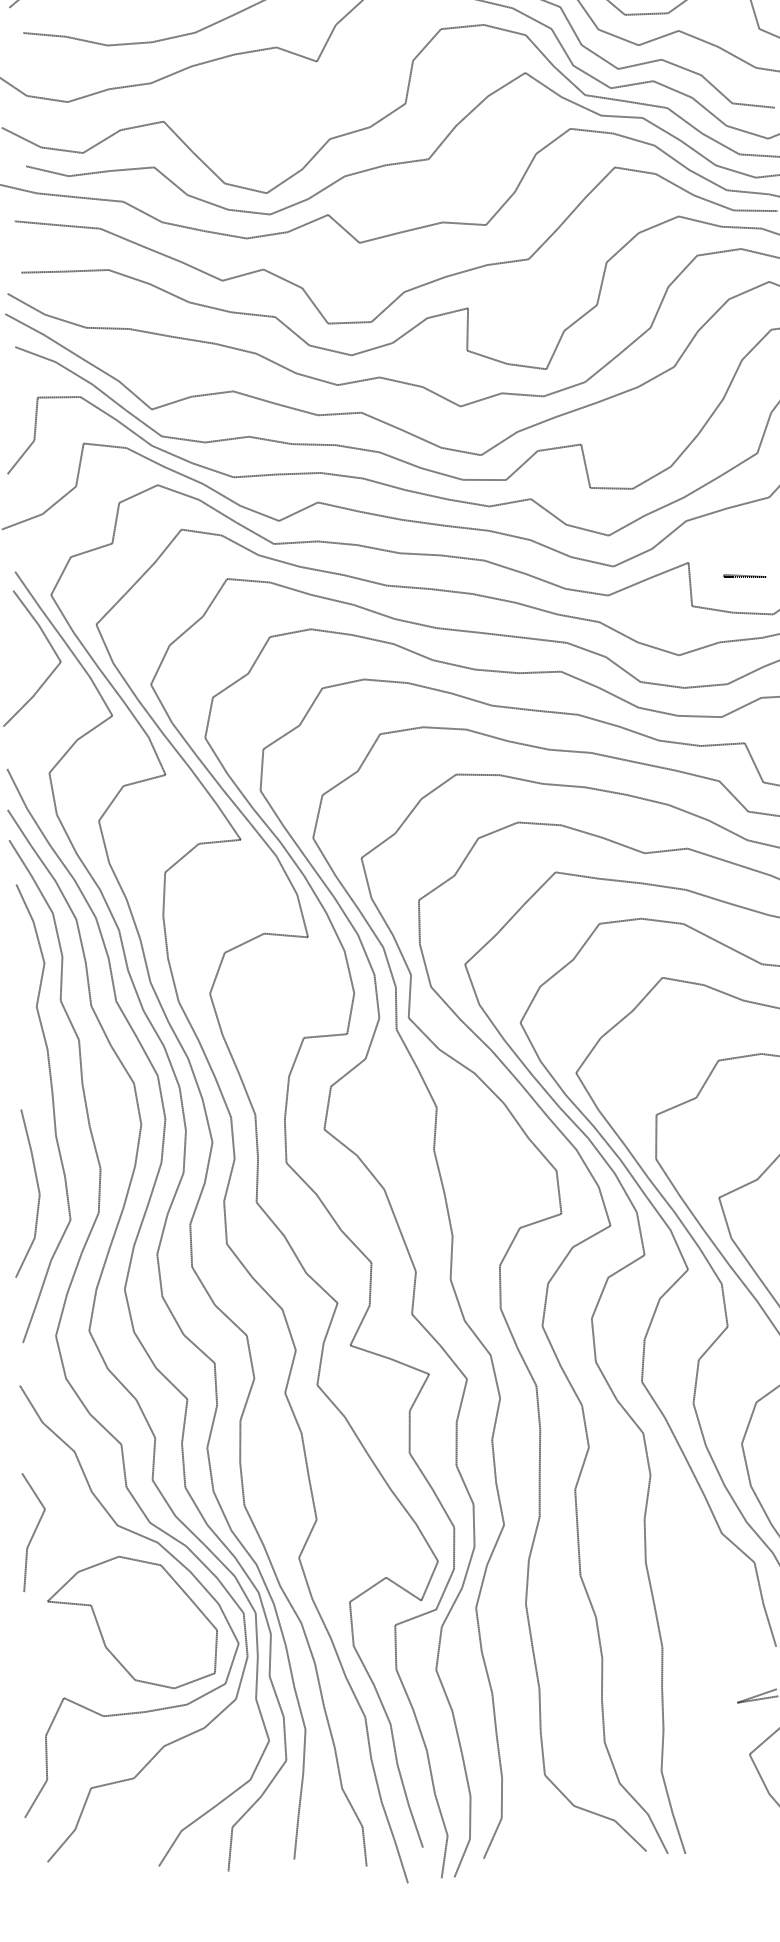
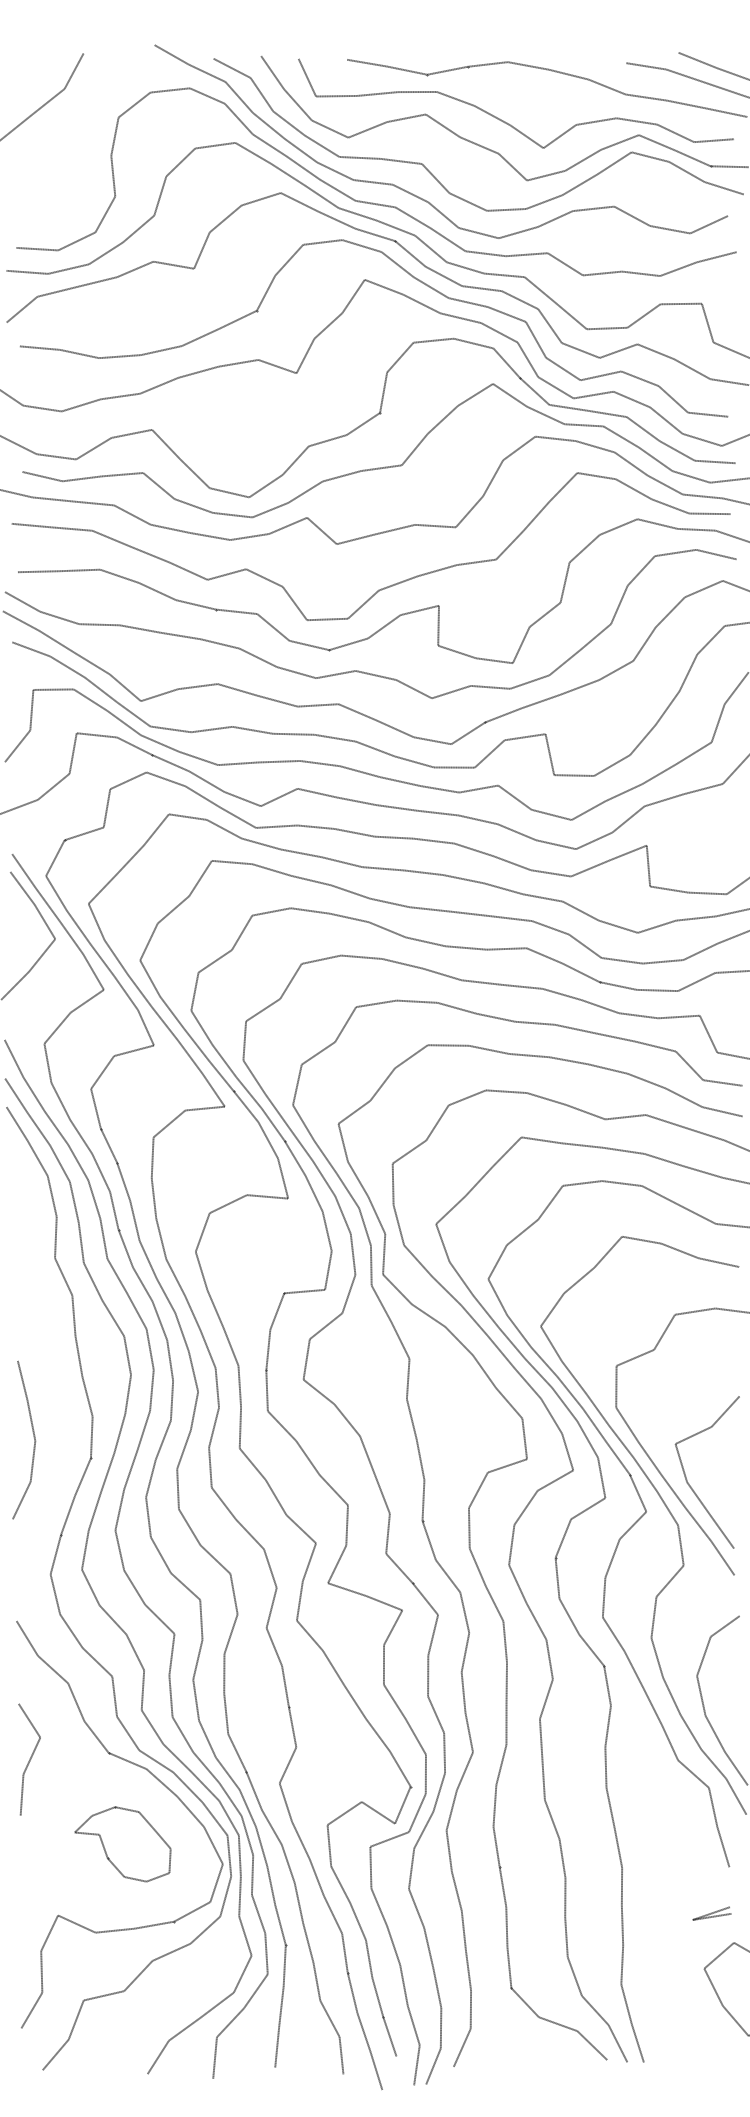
line: (744, 575) -> (699, 857), removed
curve: (52, 1111) -> (47, 1362), removed
part: (132, 1622) -> (122, 1844), size x0.6

